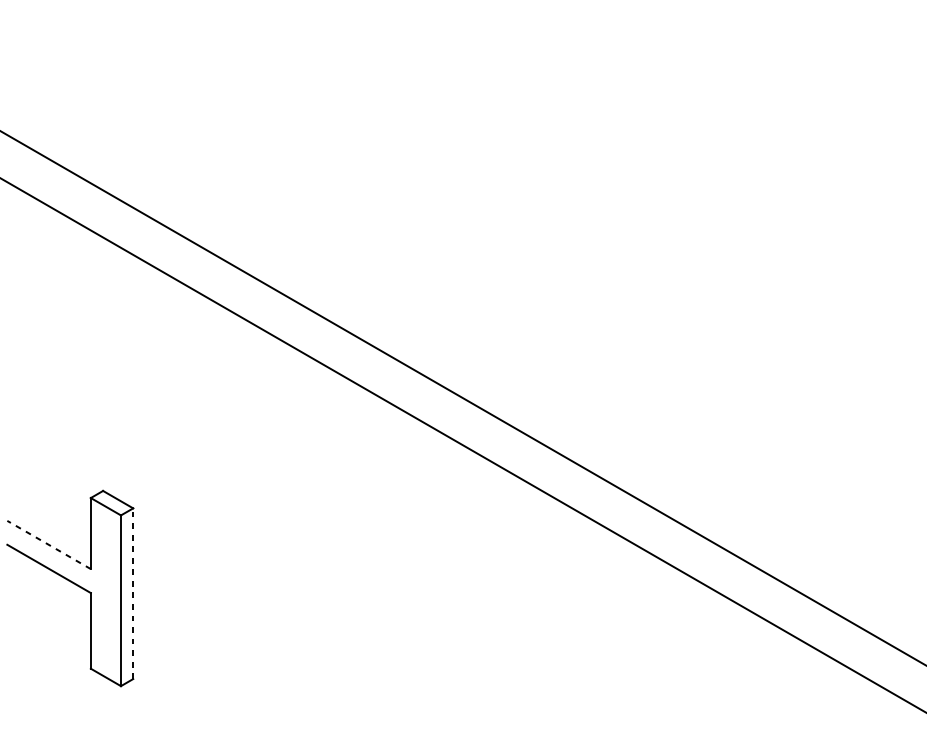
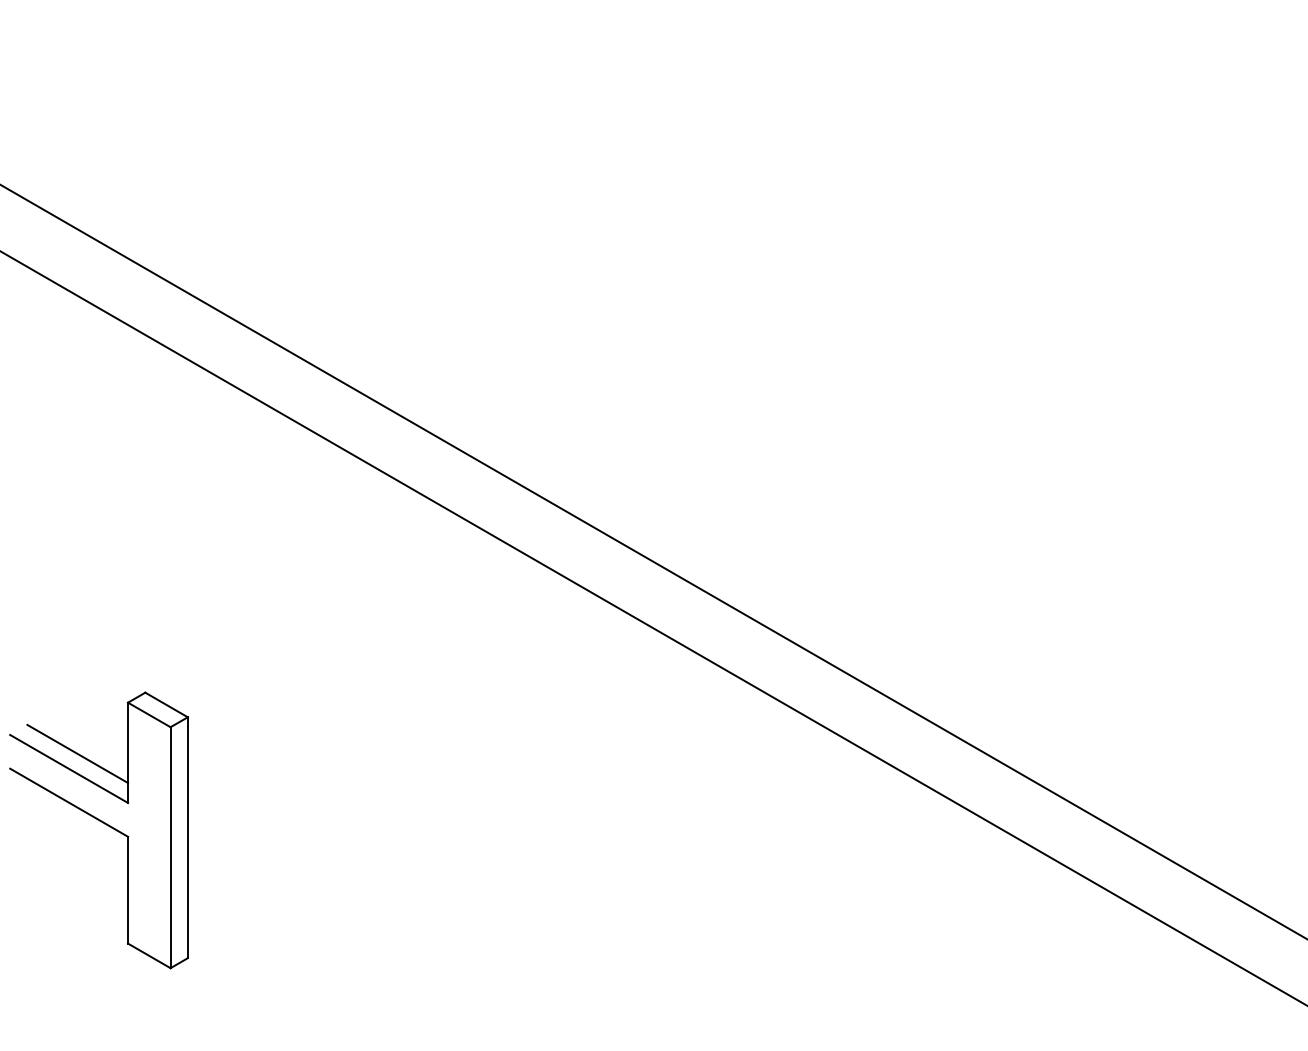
line: (55, 534) -> (77, 753), added
line: (48, 544) -> (68, 768), dashed -> solid
line: (132, 593) -> (187, 837), dashed -> solid

